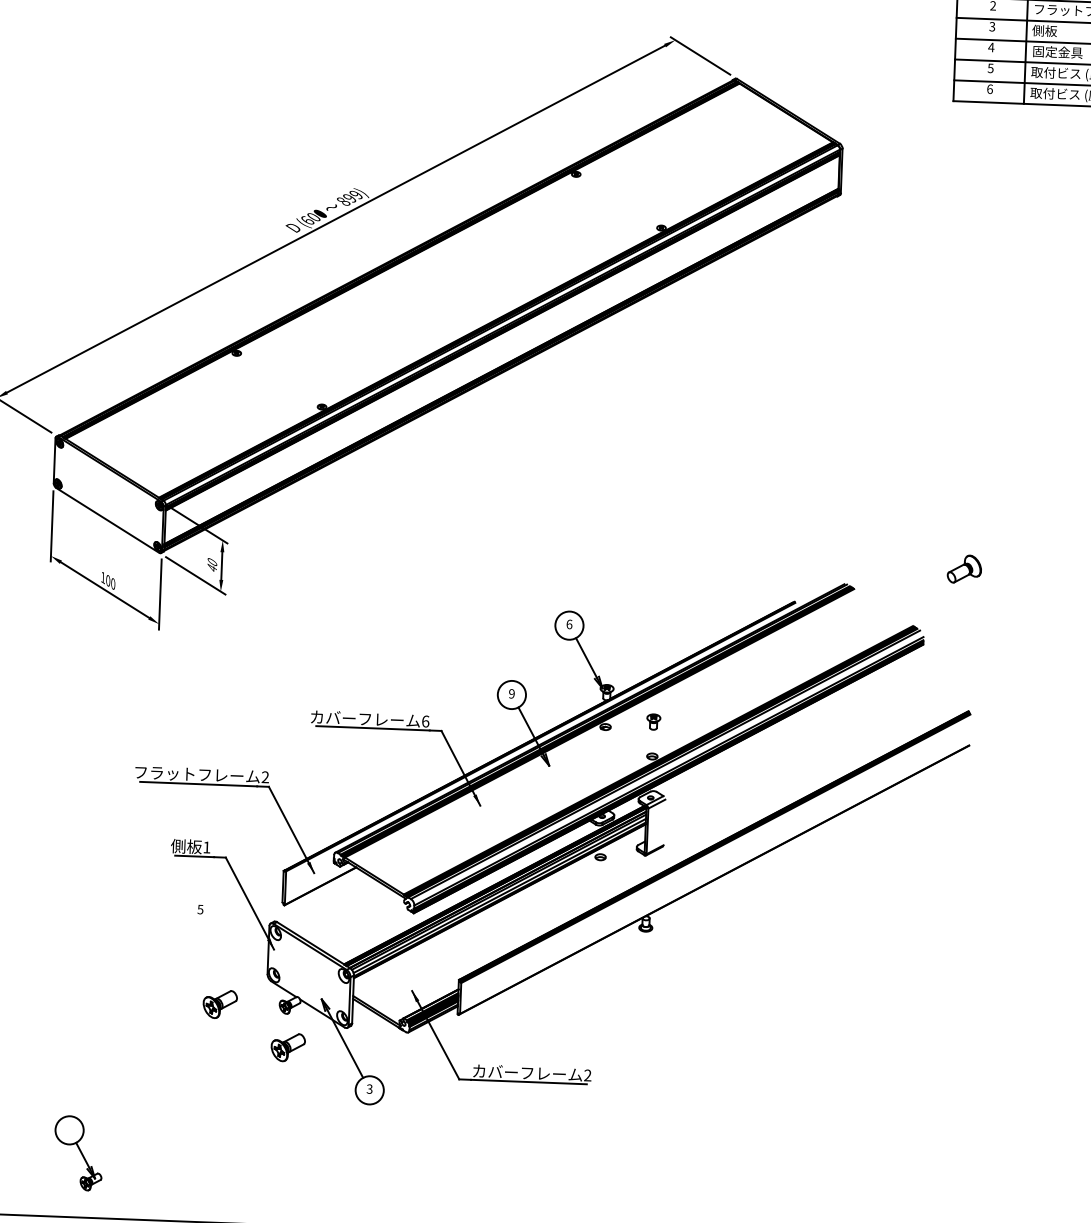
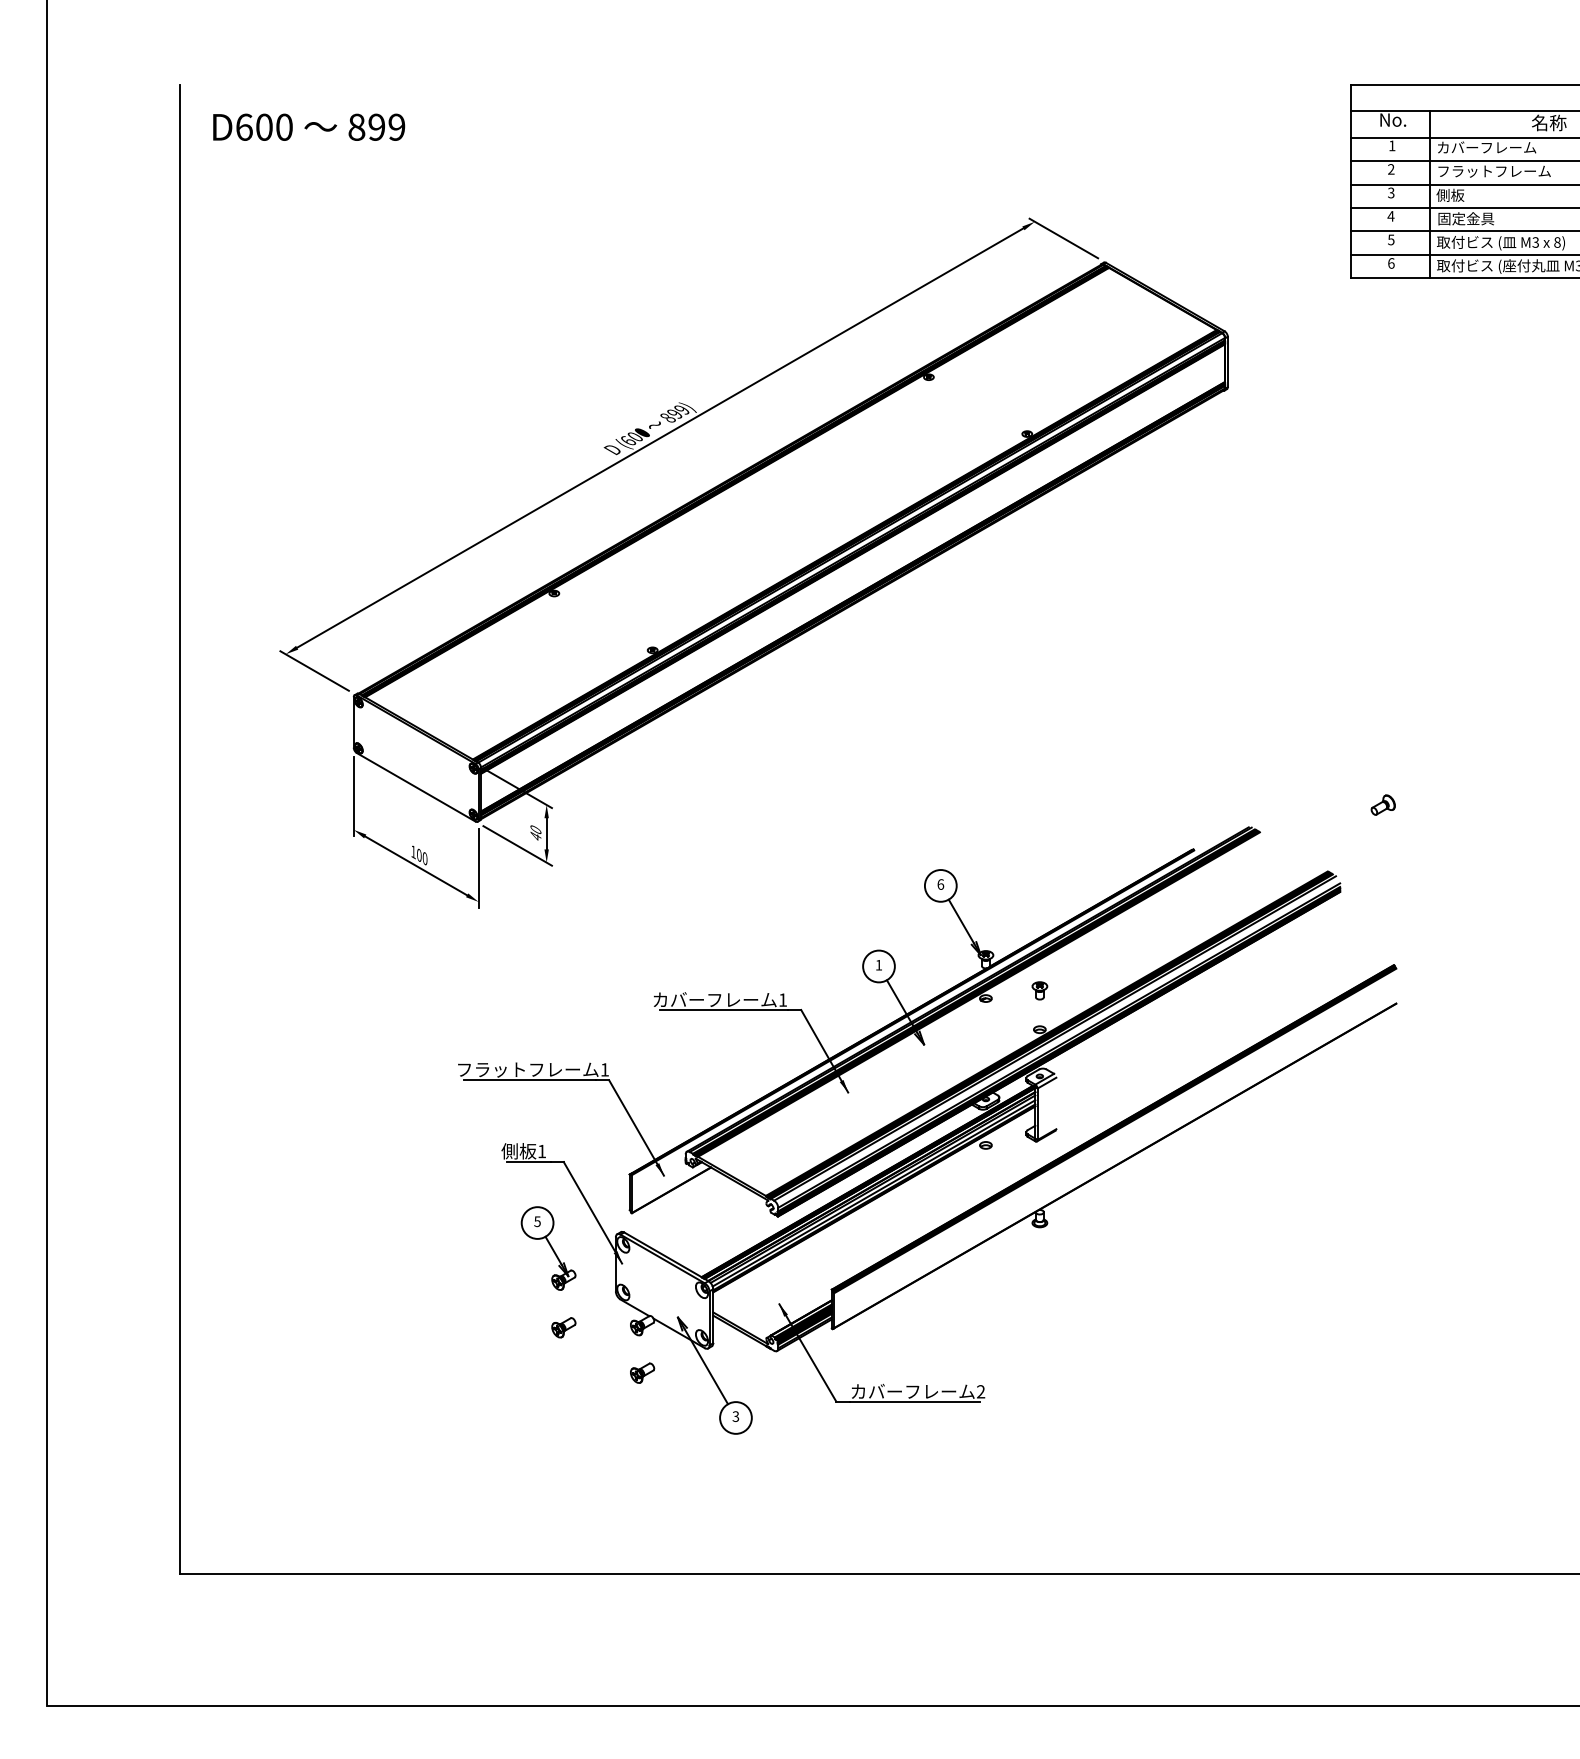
part: (963, 568) -> (1382, 804), size x0.62
text: (511, 693) -> (878, 964), 9 -> 1
text: (426, 721) -> (783, 999), 6 -> 1
text: (265, 776) -> (604, 1069), 2 -> 1
part: (219, 1004) -> (563, 1327), size x0.62
part: (288, 1046) -> (642, 1372), size x0.62
part: (78, 1153) -> (548, 1248), moved

